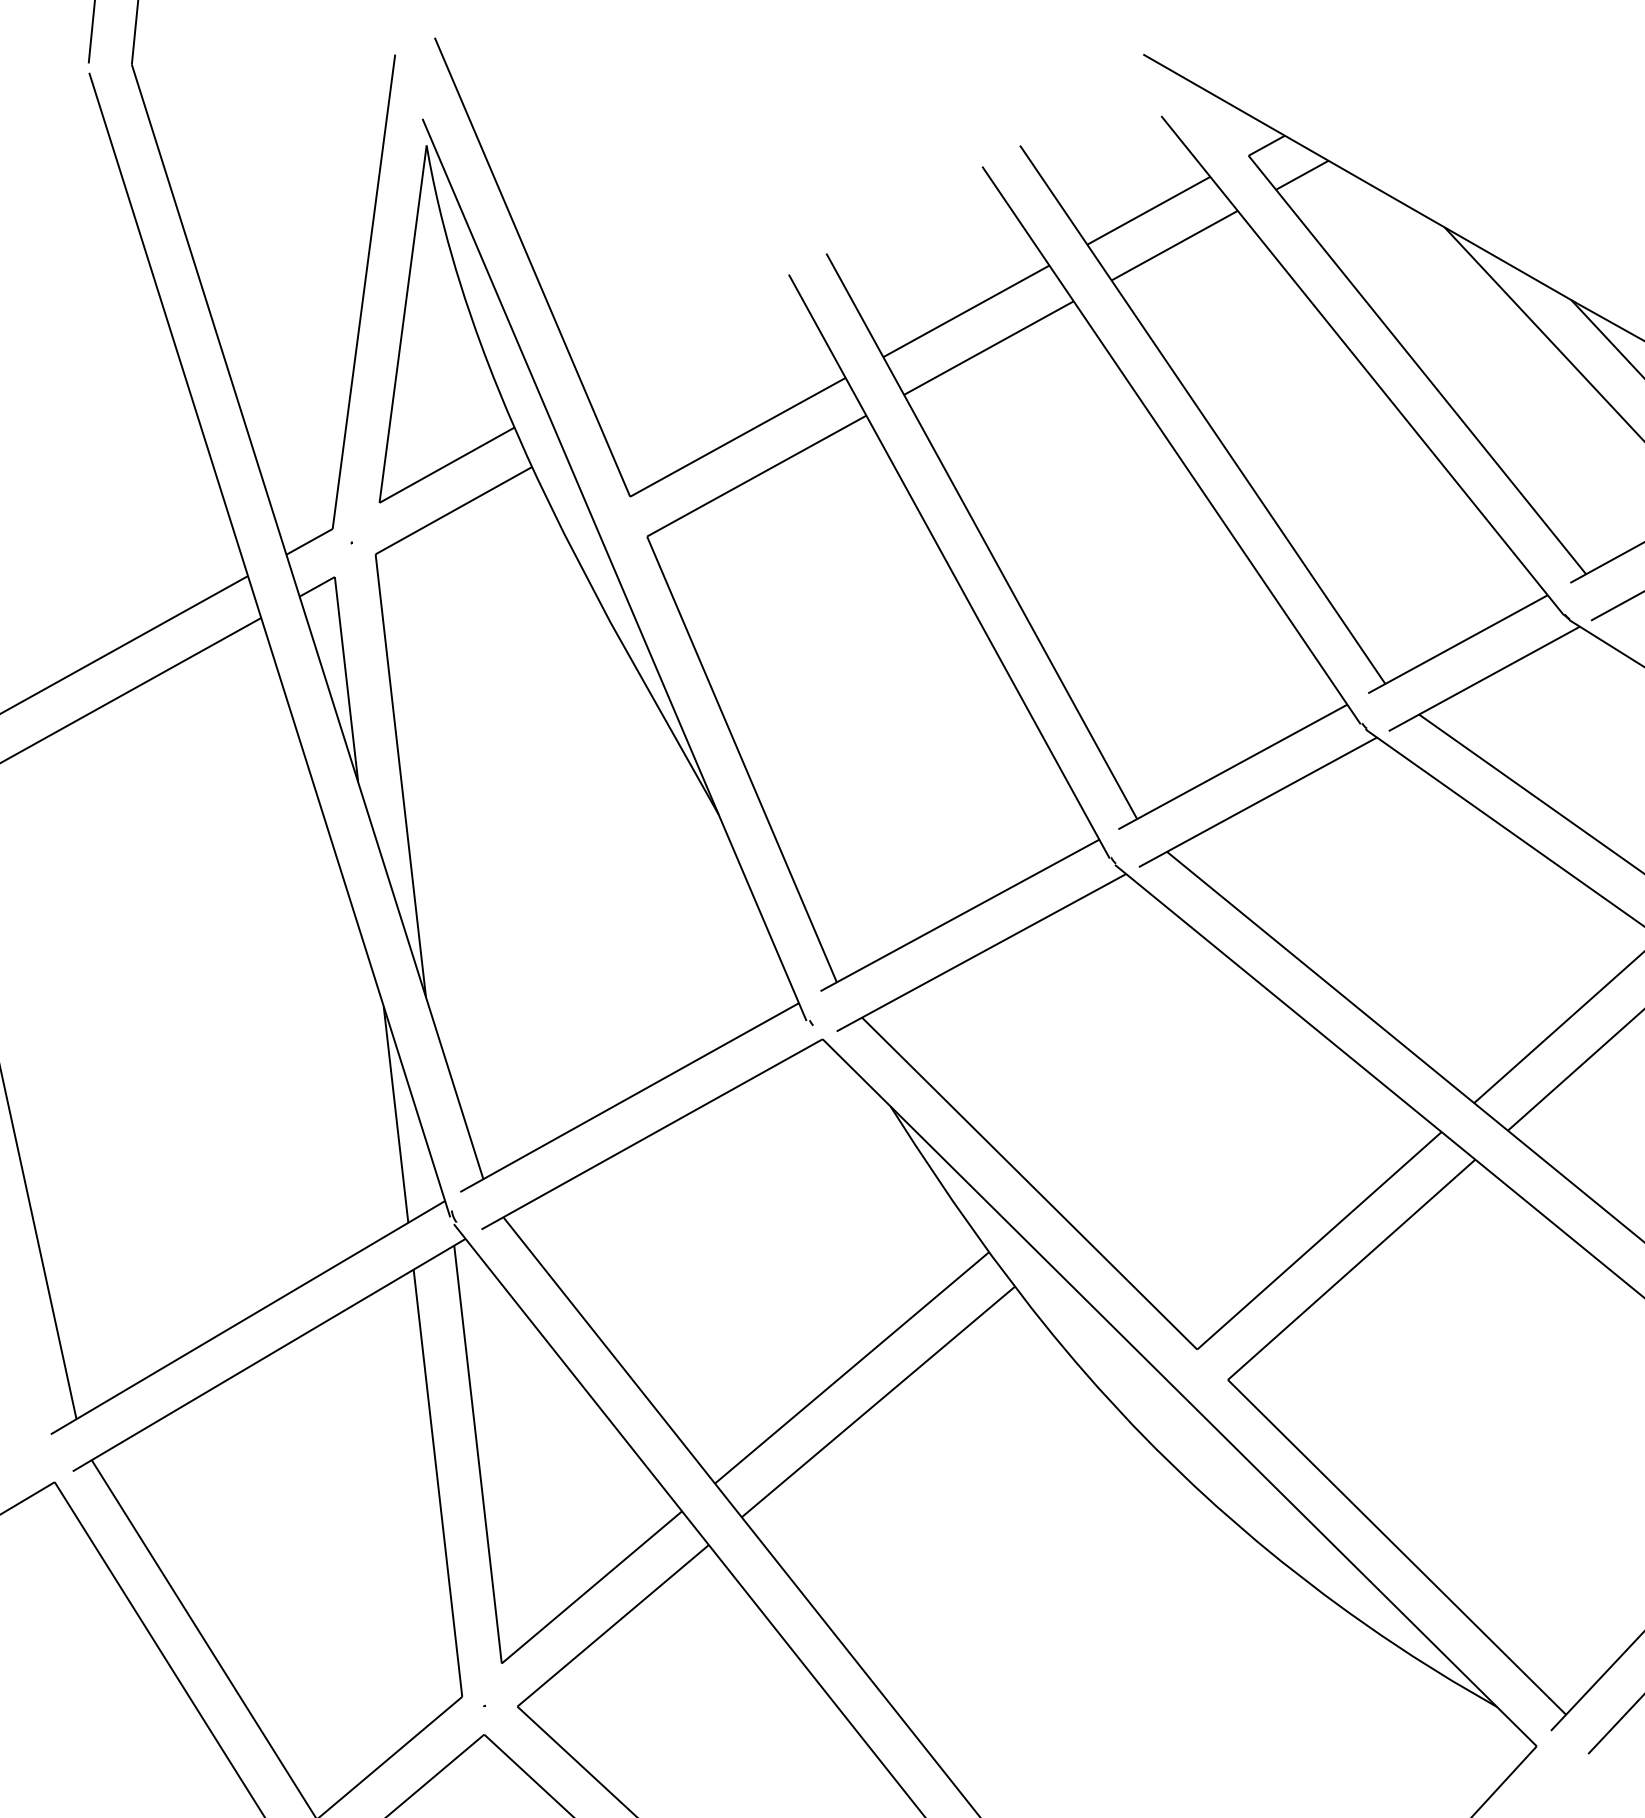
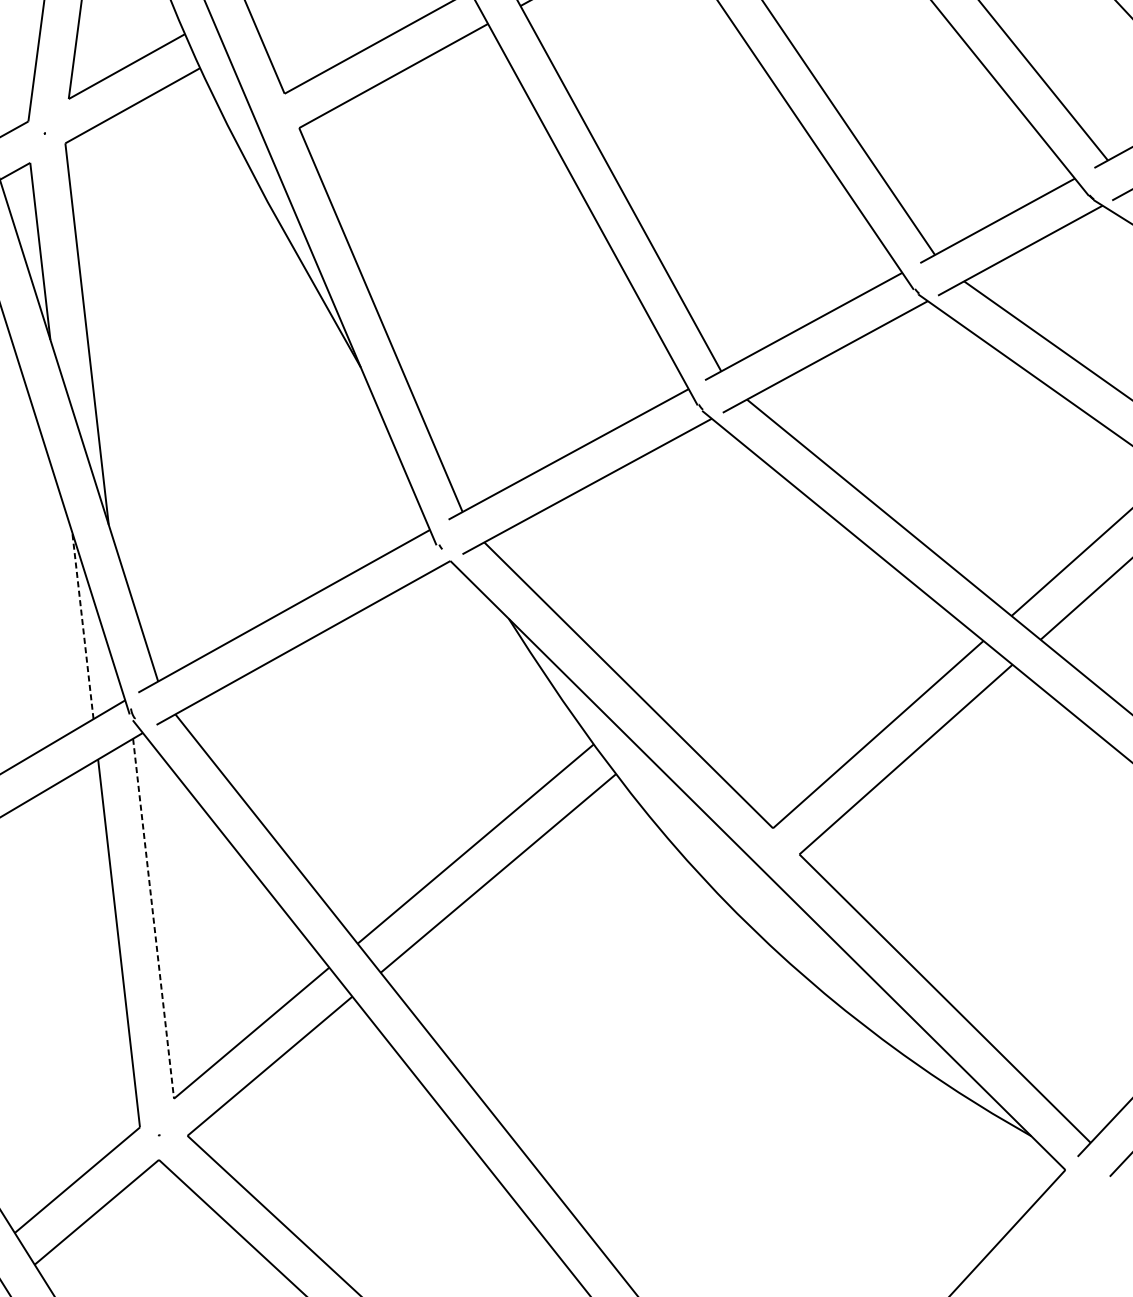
line: (396, 1114) -> (83, 625), solid -> dashed
line: (478, 1455) -> (153, 919), solid -> dashed

